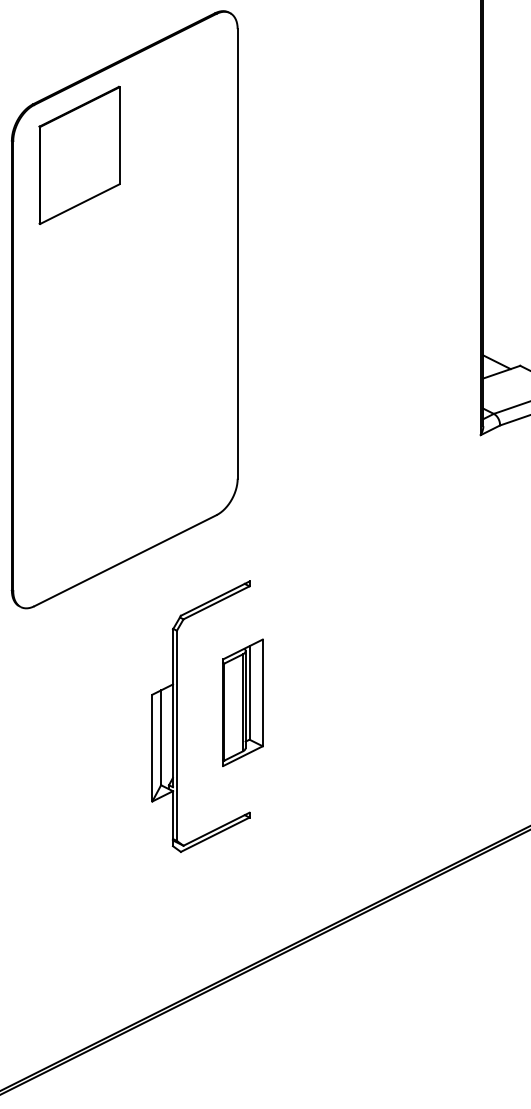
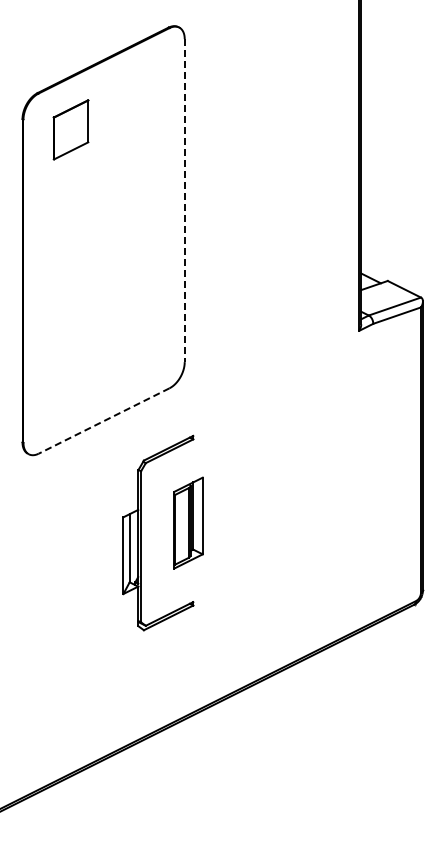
part: (78, 154) -> (70, 129), size x0.6
line: (237, 253) -> (184, 200), solid -> dashed
line: (124, 561) -> (103, 421), solid -> dashed

